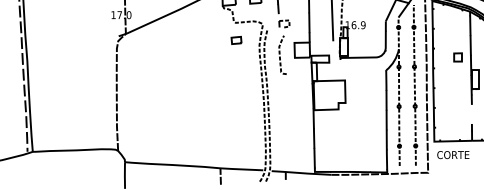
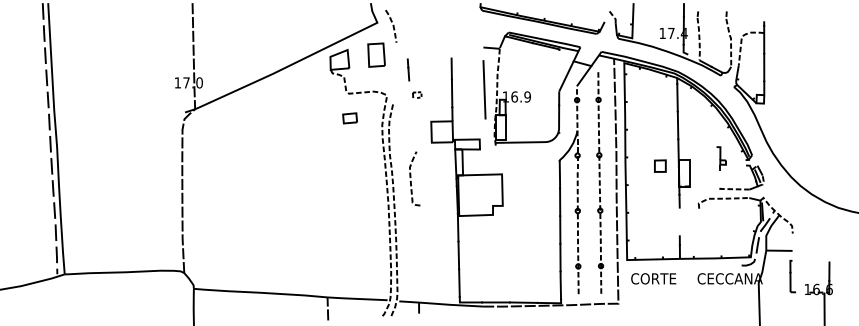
part: (284, 23) -> (417, 94), size x0.6
part: (282, 54) -> (414, 178), moved
part: (458, 56) -> (660, 165), moved

